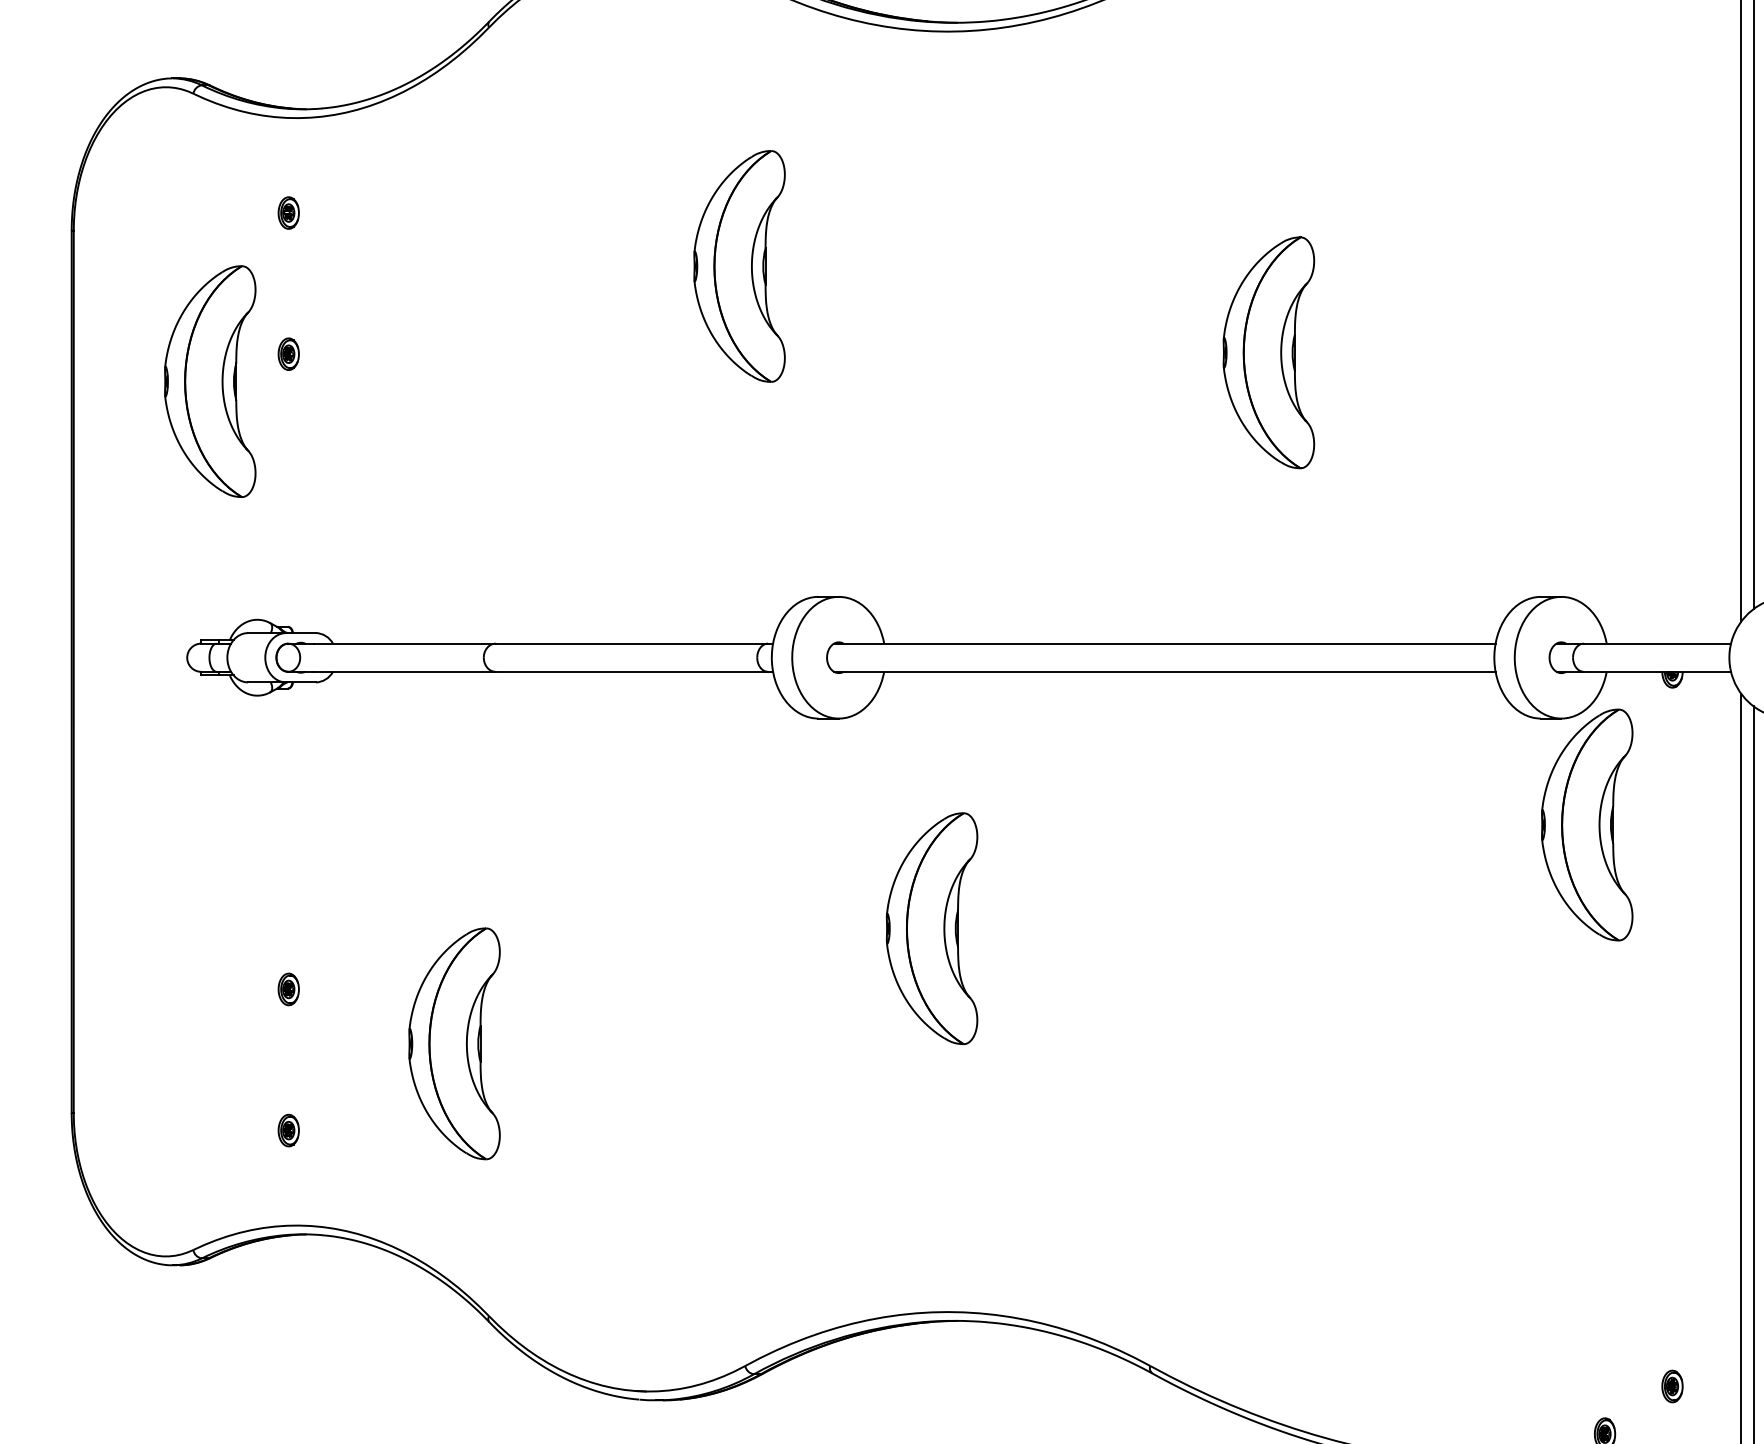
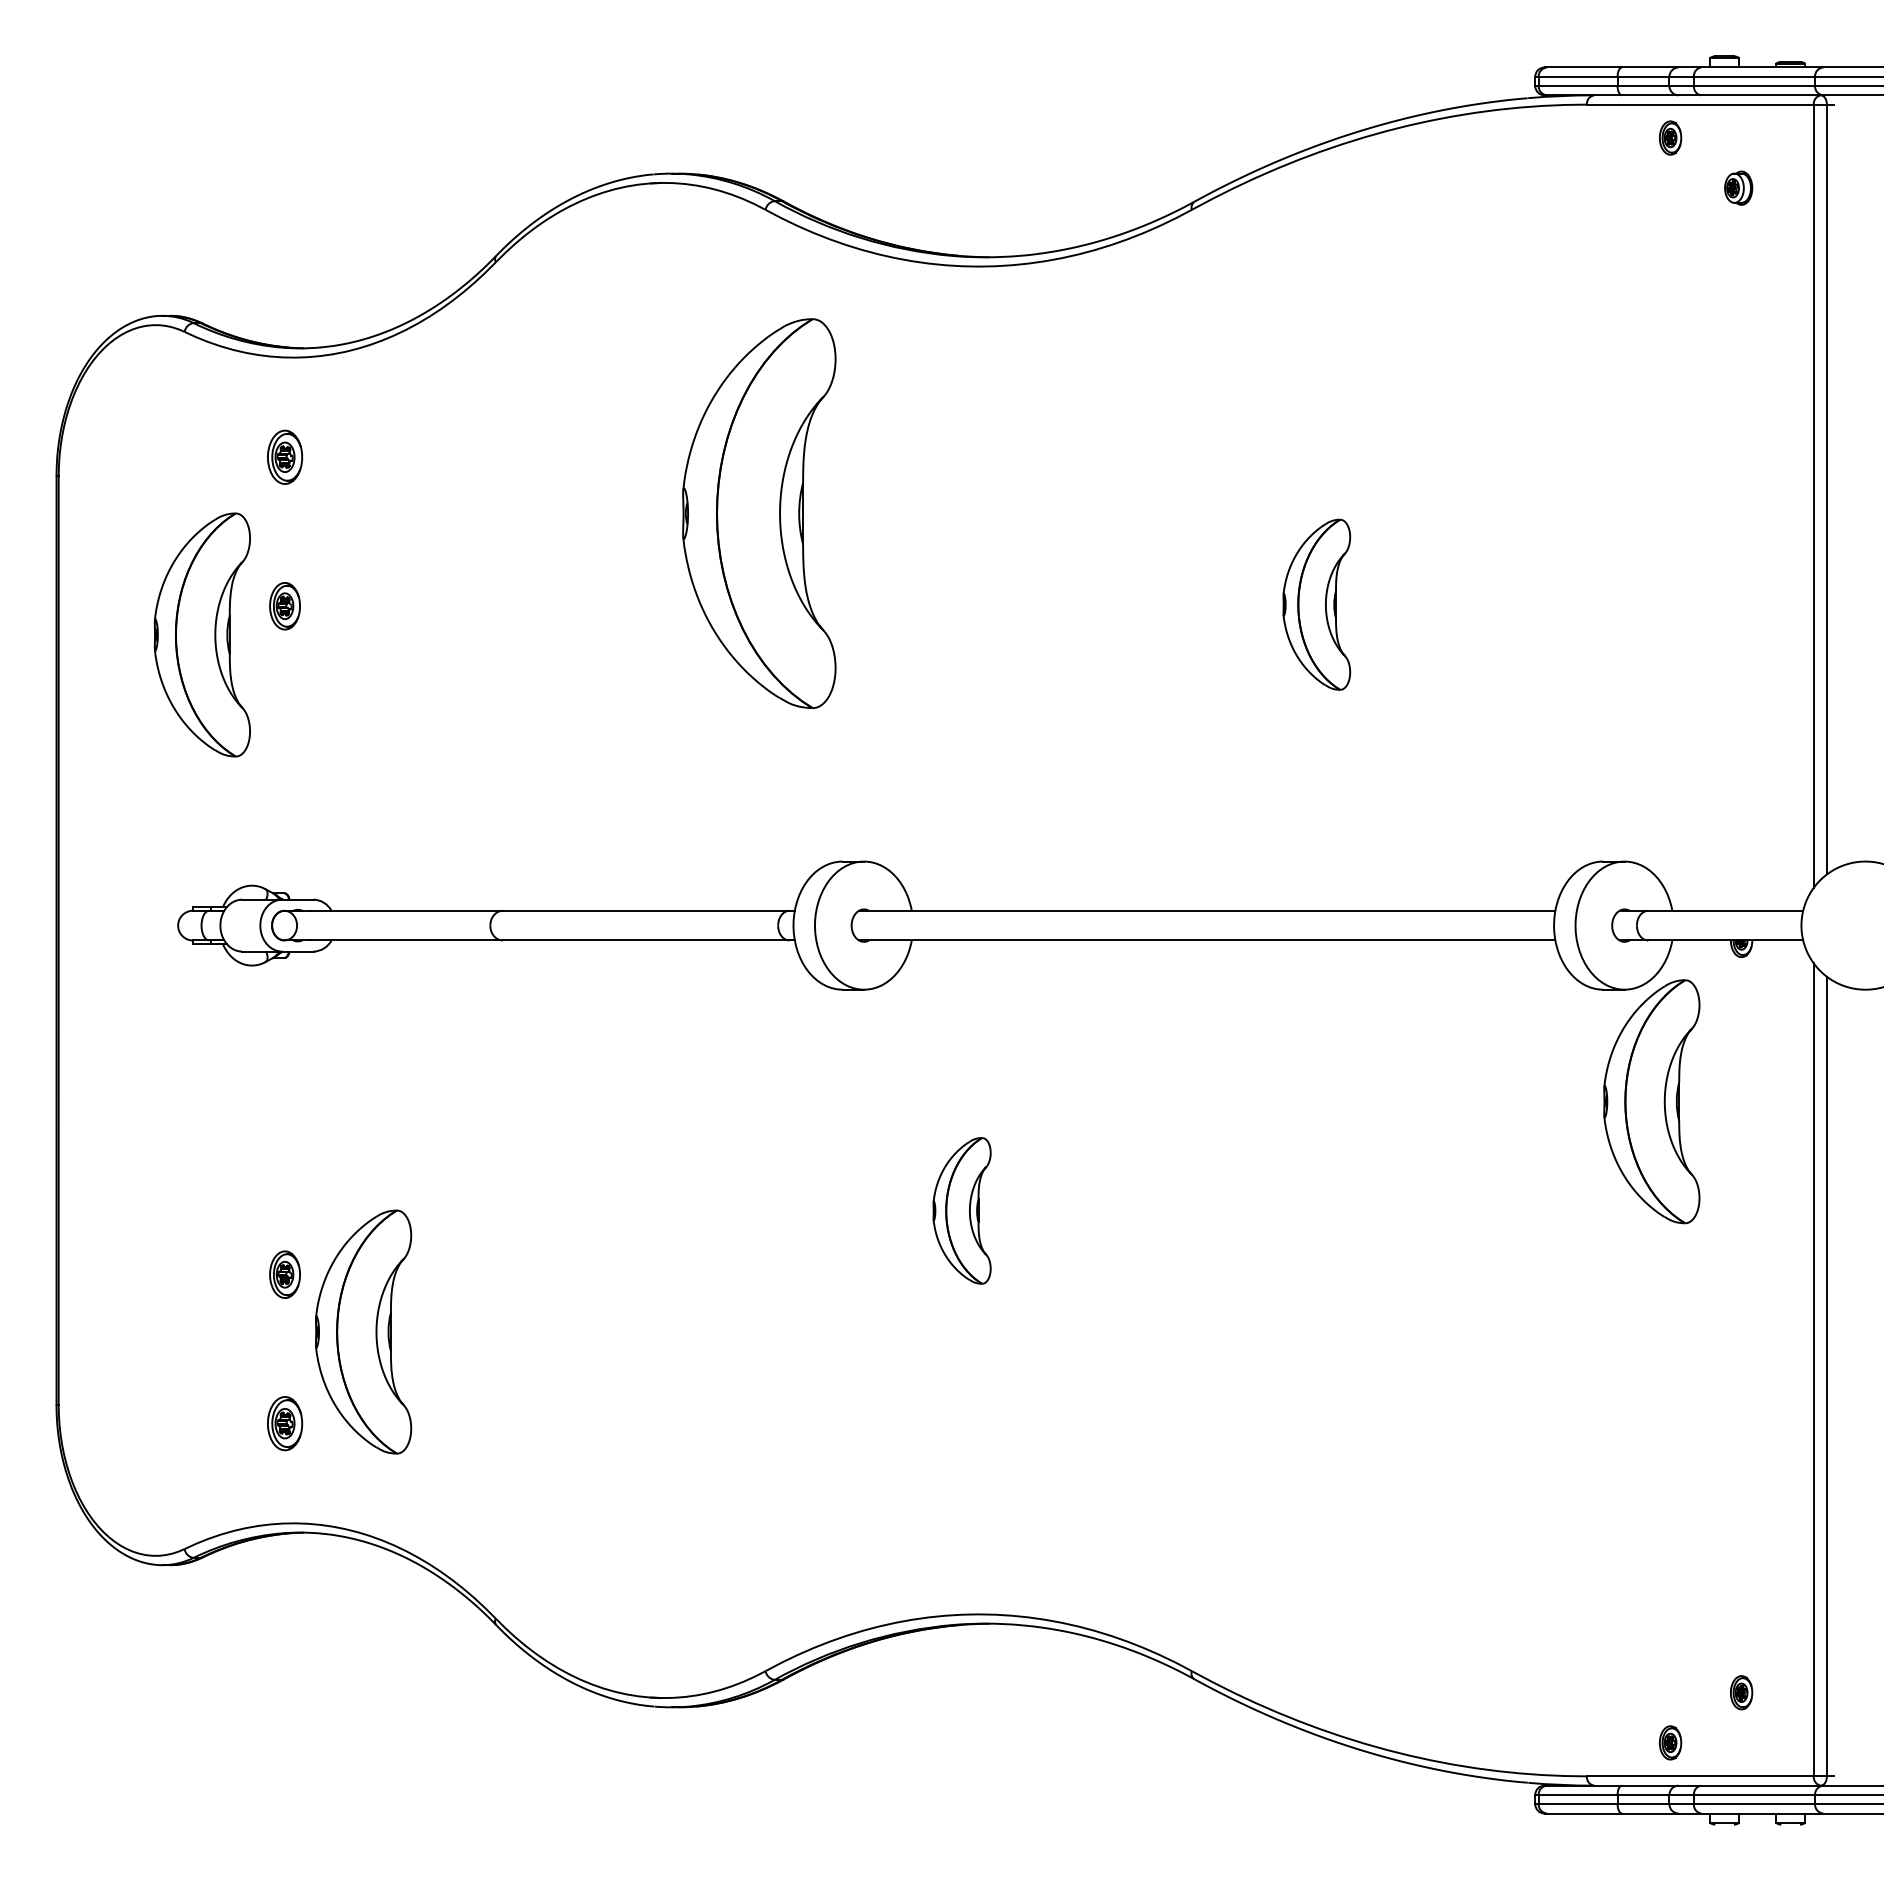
part: (288, 213) -> (284, 457), size x1.6
part: (739, 266) -> (759, 513), size x1.6
part: (1268, 352) -> (1316, 604), size x0.7
part: (288, 353) -> (284, 605), size x1.4
part: (931, 928) -> (961, 1210), size x0.6
part: (288, 989) -> (284, 1274), size x1.4
part: (454, 1043) -> (363, 1331), moved
part: (288, 1129) -> (284, 1422), size x1.6

